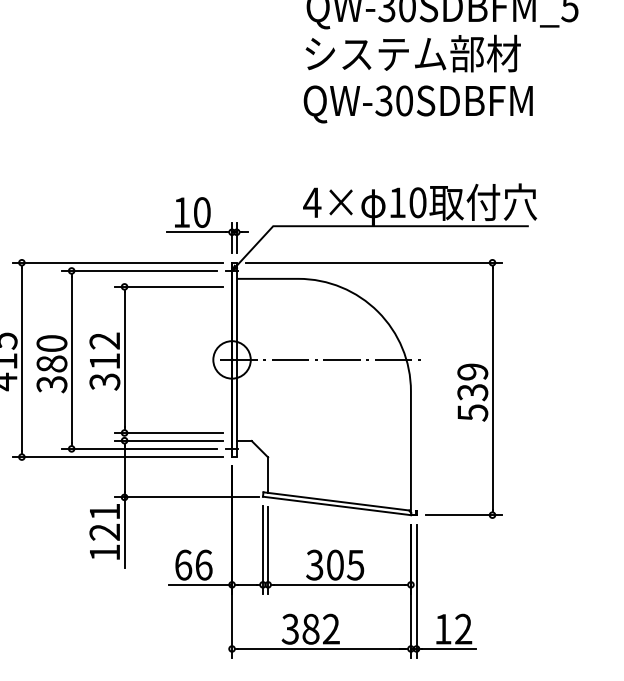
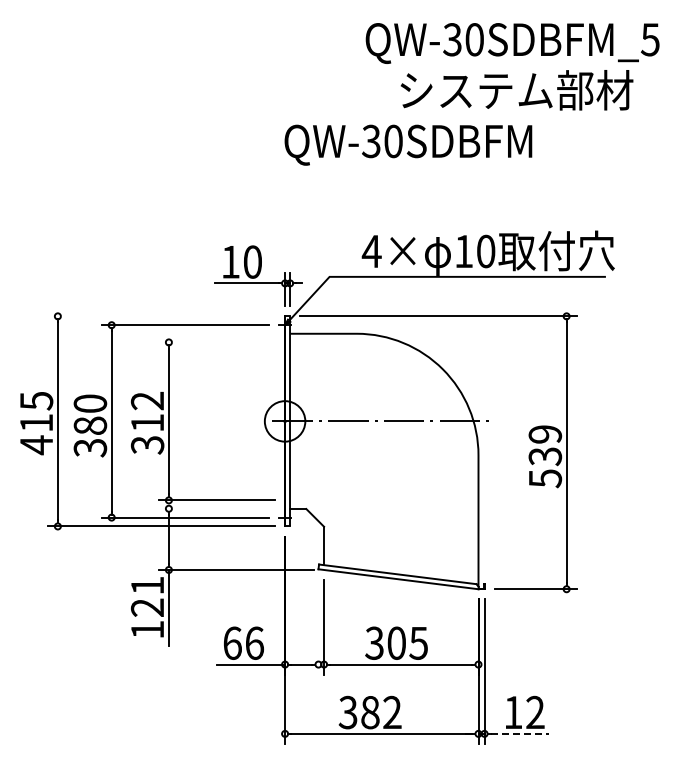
text: (412, 53) -> (516, 90), moved
text: (418, 103) -> (408, 144), moved
line: (116, 262) -> (160, 316), removed
line: (168, 286) -> (216, 342), removed
line: (168, 440) -> (216, 508), removed
line: (262, 549) -> (318, 626), removed
line: (449, 648) -> (520, 733), solid -> dashed

